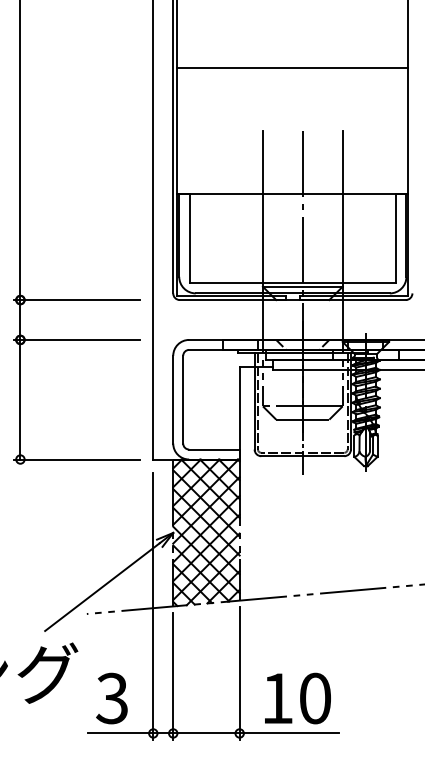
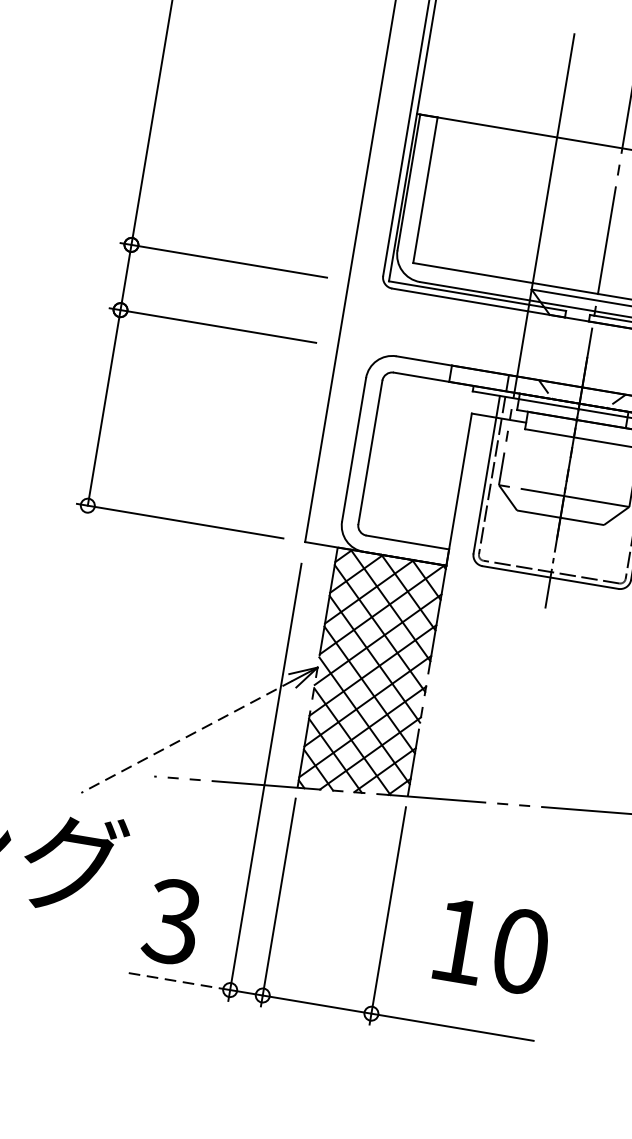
line: (102, 587) -> (187, 737), solid -> dashed
text: (297, 698) -> (491, 946), moved
line: (120, 733) -> (176, 981), solid -> dashed

